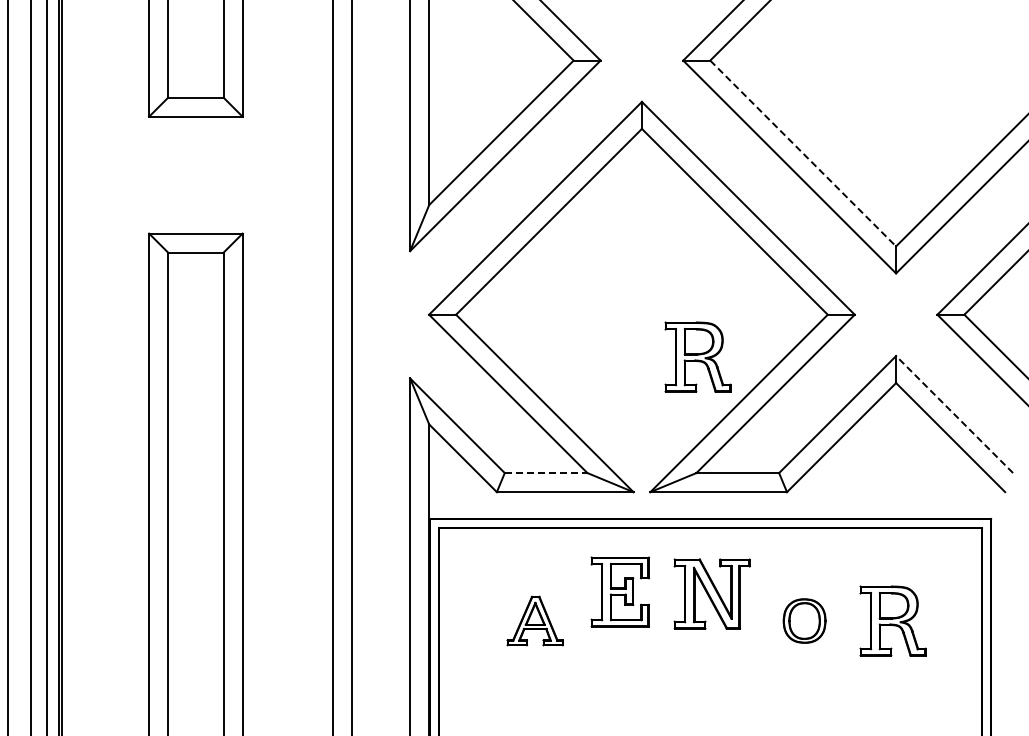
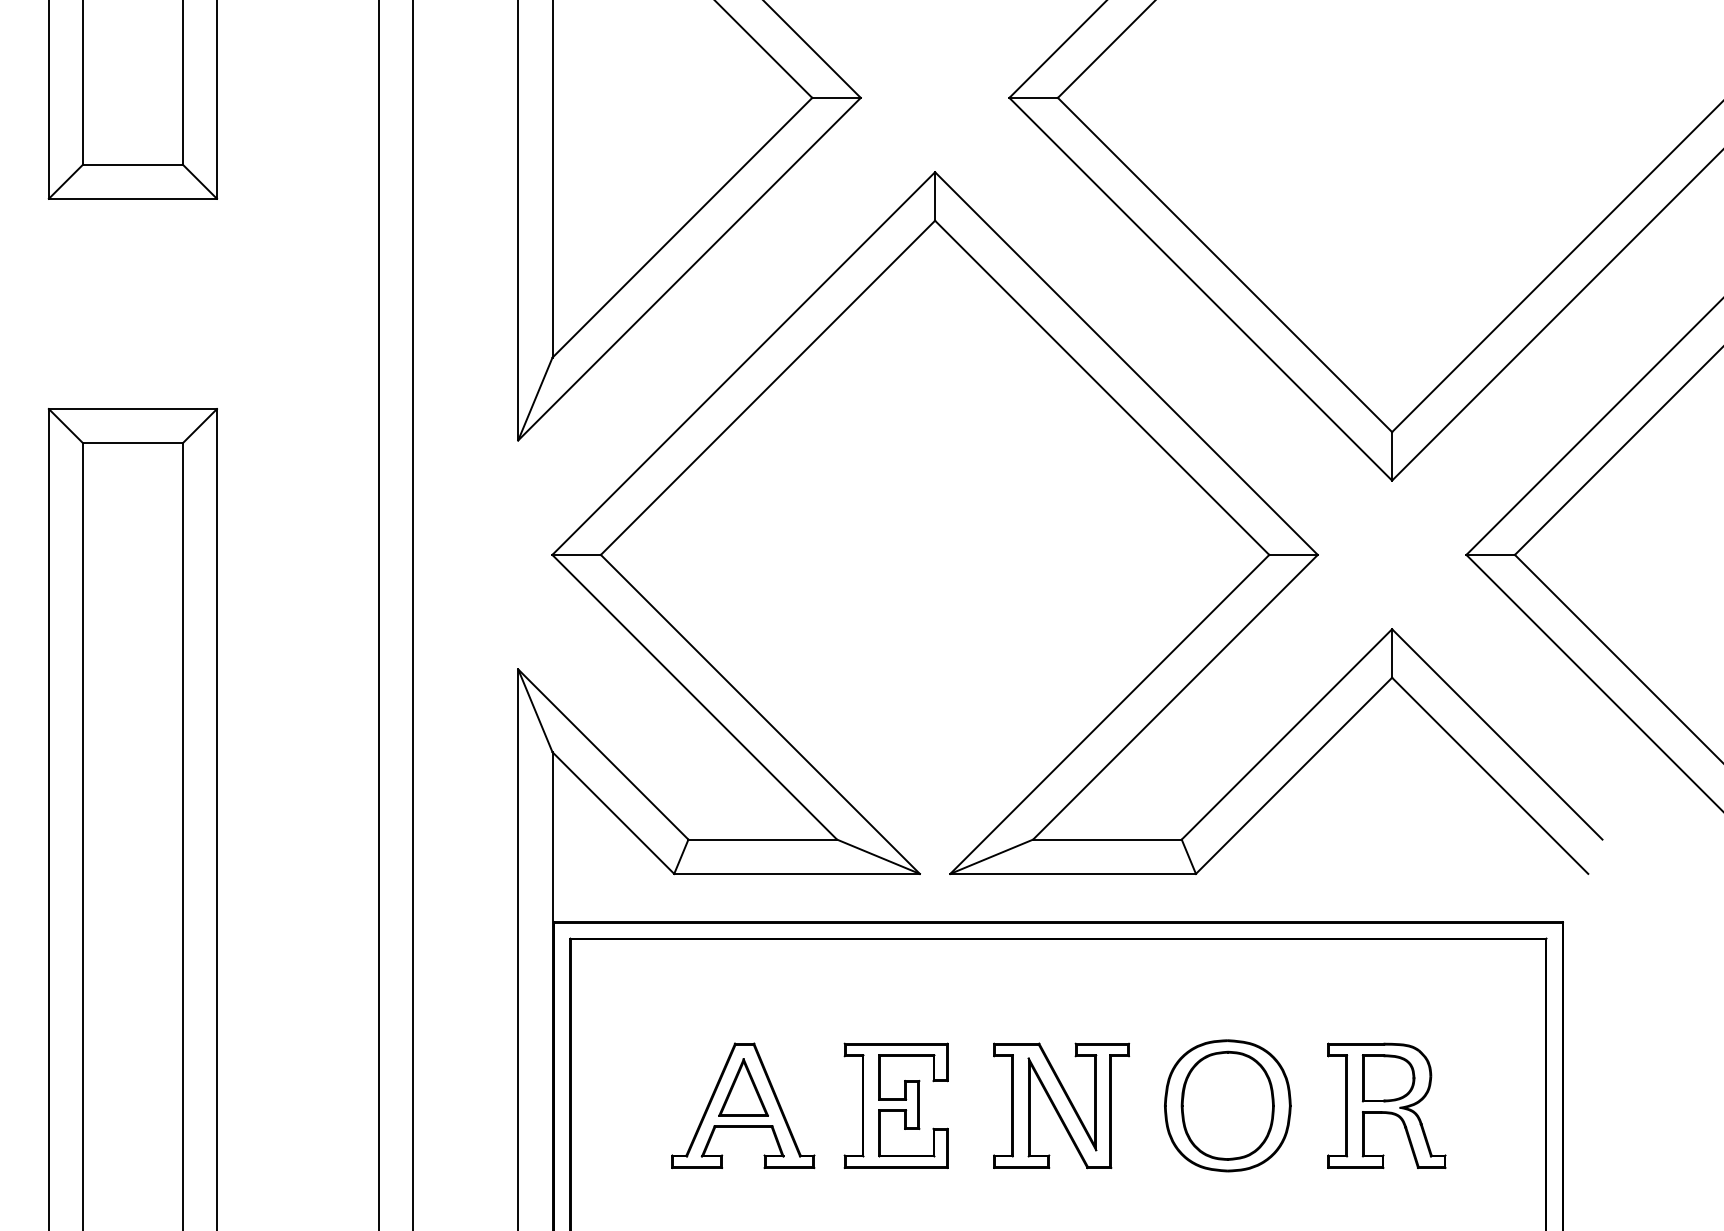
line: (803, 153) -> (1225, 264), dashed -> solid
part: (697, 356) -> (1034, 630), removed
line: (954, 414) -> (1497, 734), dashed -> solid
line: (546, 473) -> (763, 840), dashed -> solid
part: (619, 591) -> (894, 1104), moved
part: (711, 593) -> (1060, 1104), moved
part: (534, 620) -> (741, 1104), size x1.43
part: (804, 620) -> (1227, 1104), size x1.67

